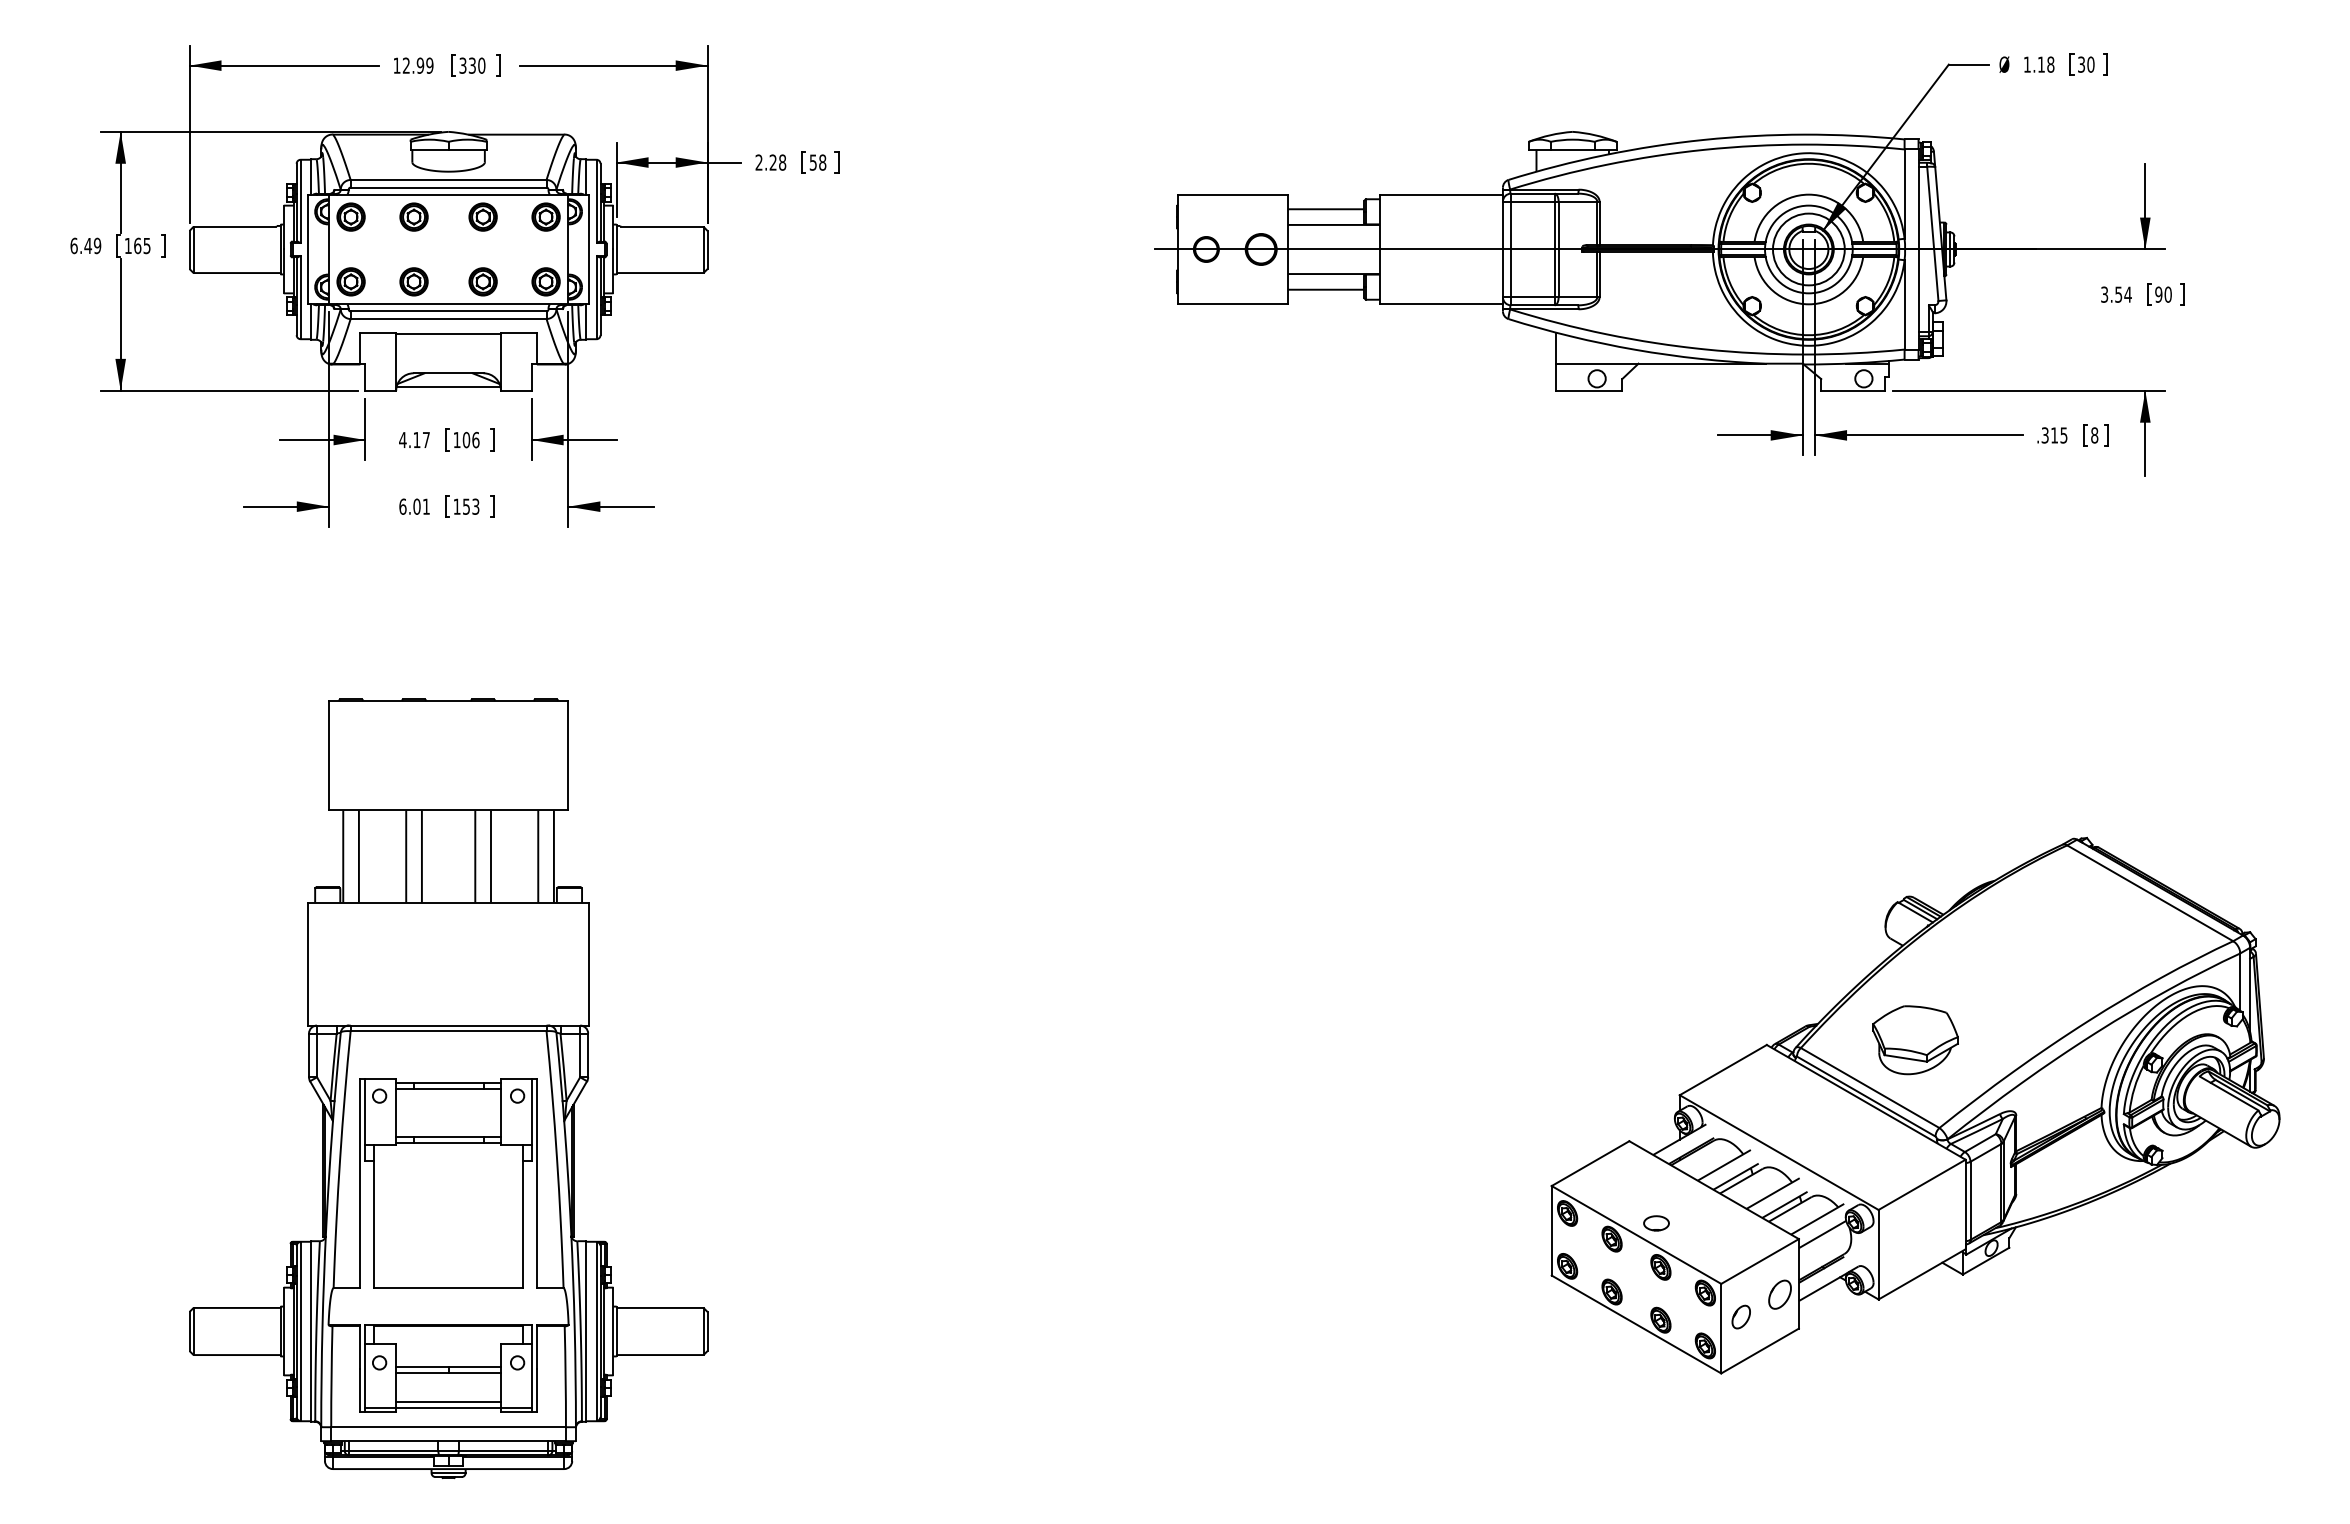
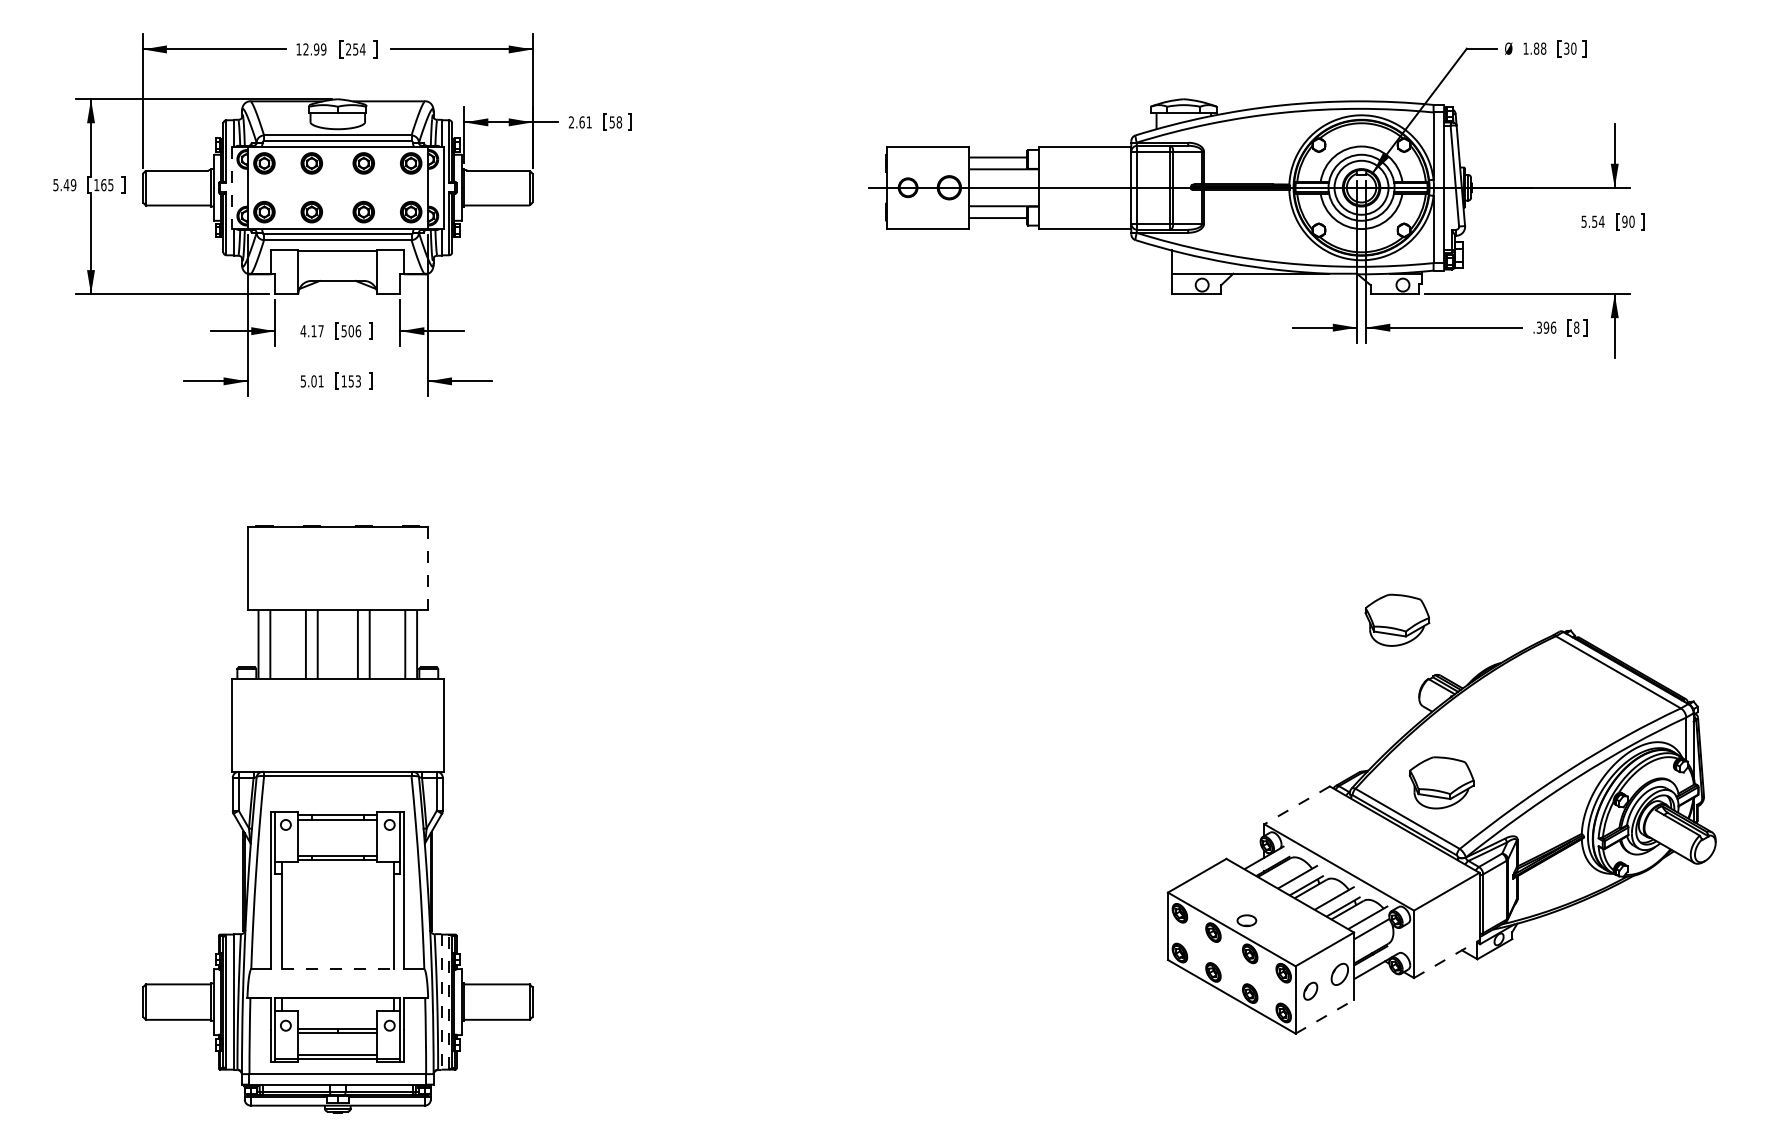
text: (2041, 64) -> (1536, 48), 1.18 -> 1.88
text: (472, 65) -> (355, 49), 330 -> 254
text: (777, 162) -> (585, 122), 2.28 -> 2.61
text: (73, 245) -> (55, 184), 6.49 -> 5.49
line: (308, 249) -> (232, 187), solid -> dashed
text: (2104, 293) -> (1584, 220), 3.54 -> 5.54
line: (448, 386) -> (337, 290), removed
text: (2058, 435) -> (1549, 327), .315 -> .396
text: (456, 440) -> (343, 331), 106 -> 506
text: (402, 506) -> (303, 381), 6.01 -> 5.01
line: (568, 755) -> (428, 568), solid -> dashed
part: (1856, 824) -> (1397, 620), added
line: (1722, 1070) -> (1296, 805), solid -> dashed
line: (1922, 1274) -> (1447, 959), solid -> dashed
line: (448, 1288) -> (337, 969), solid -> dashed
line: (596, 1331) -> (449, 1002), solid -> dashed
line: (586, 1332) -> (441, 1002), solid -> dashed
line: (1760, 1351) -> (1325, 1017), solid -> dashed

